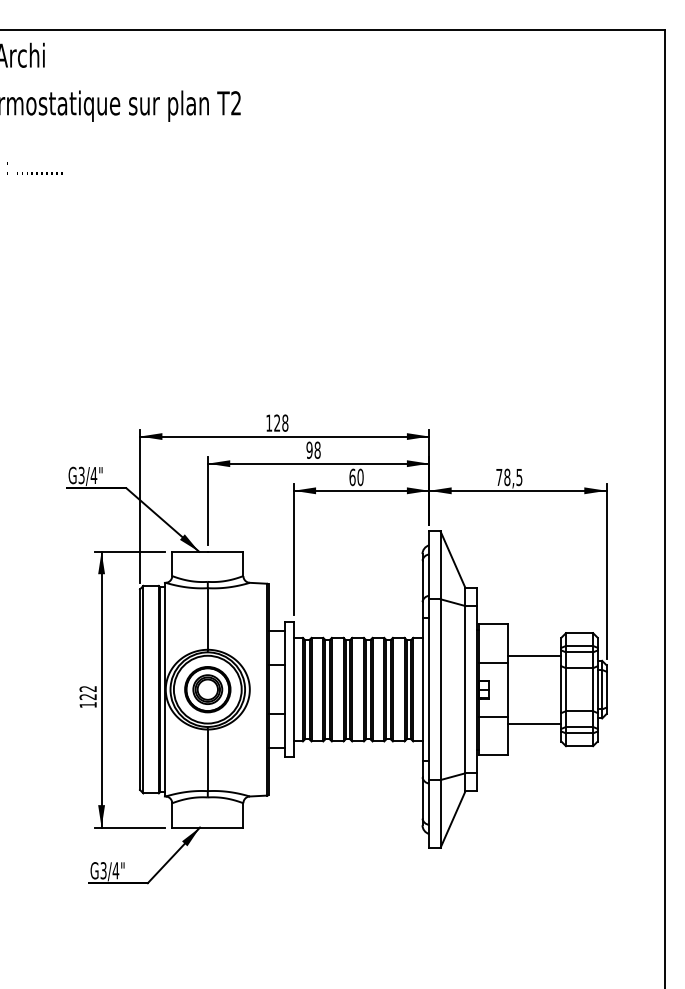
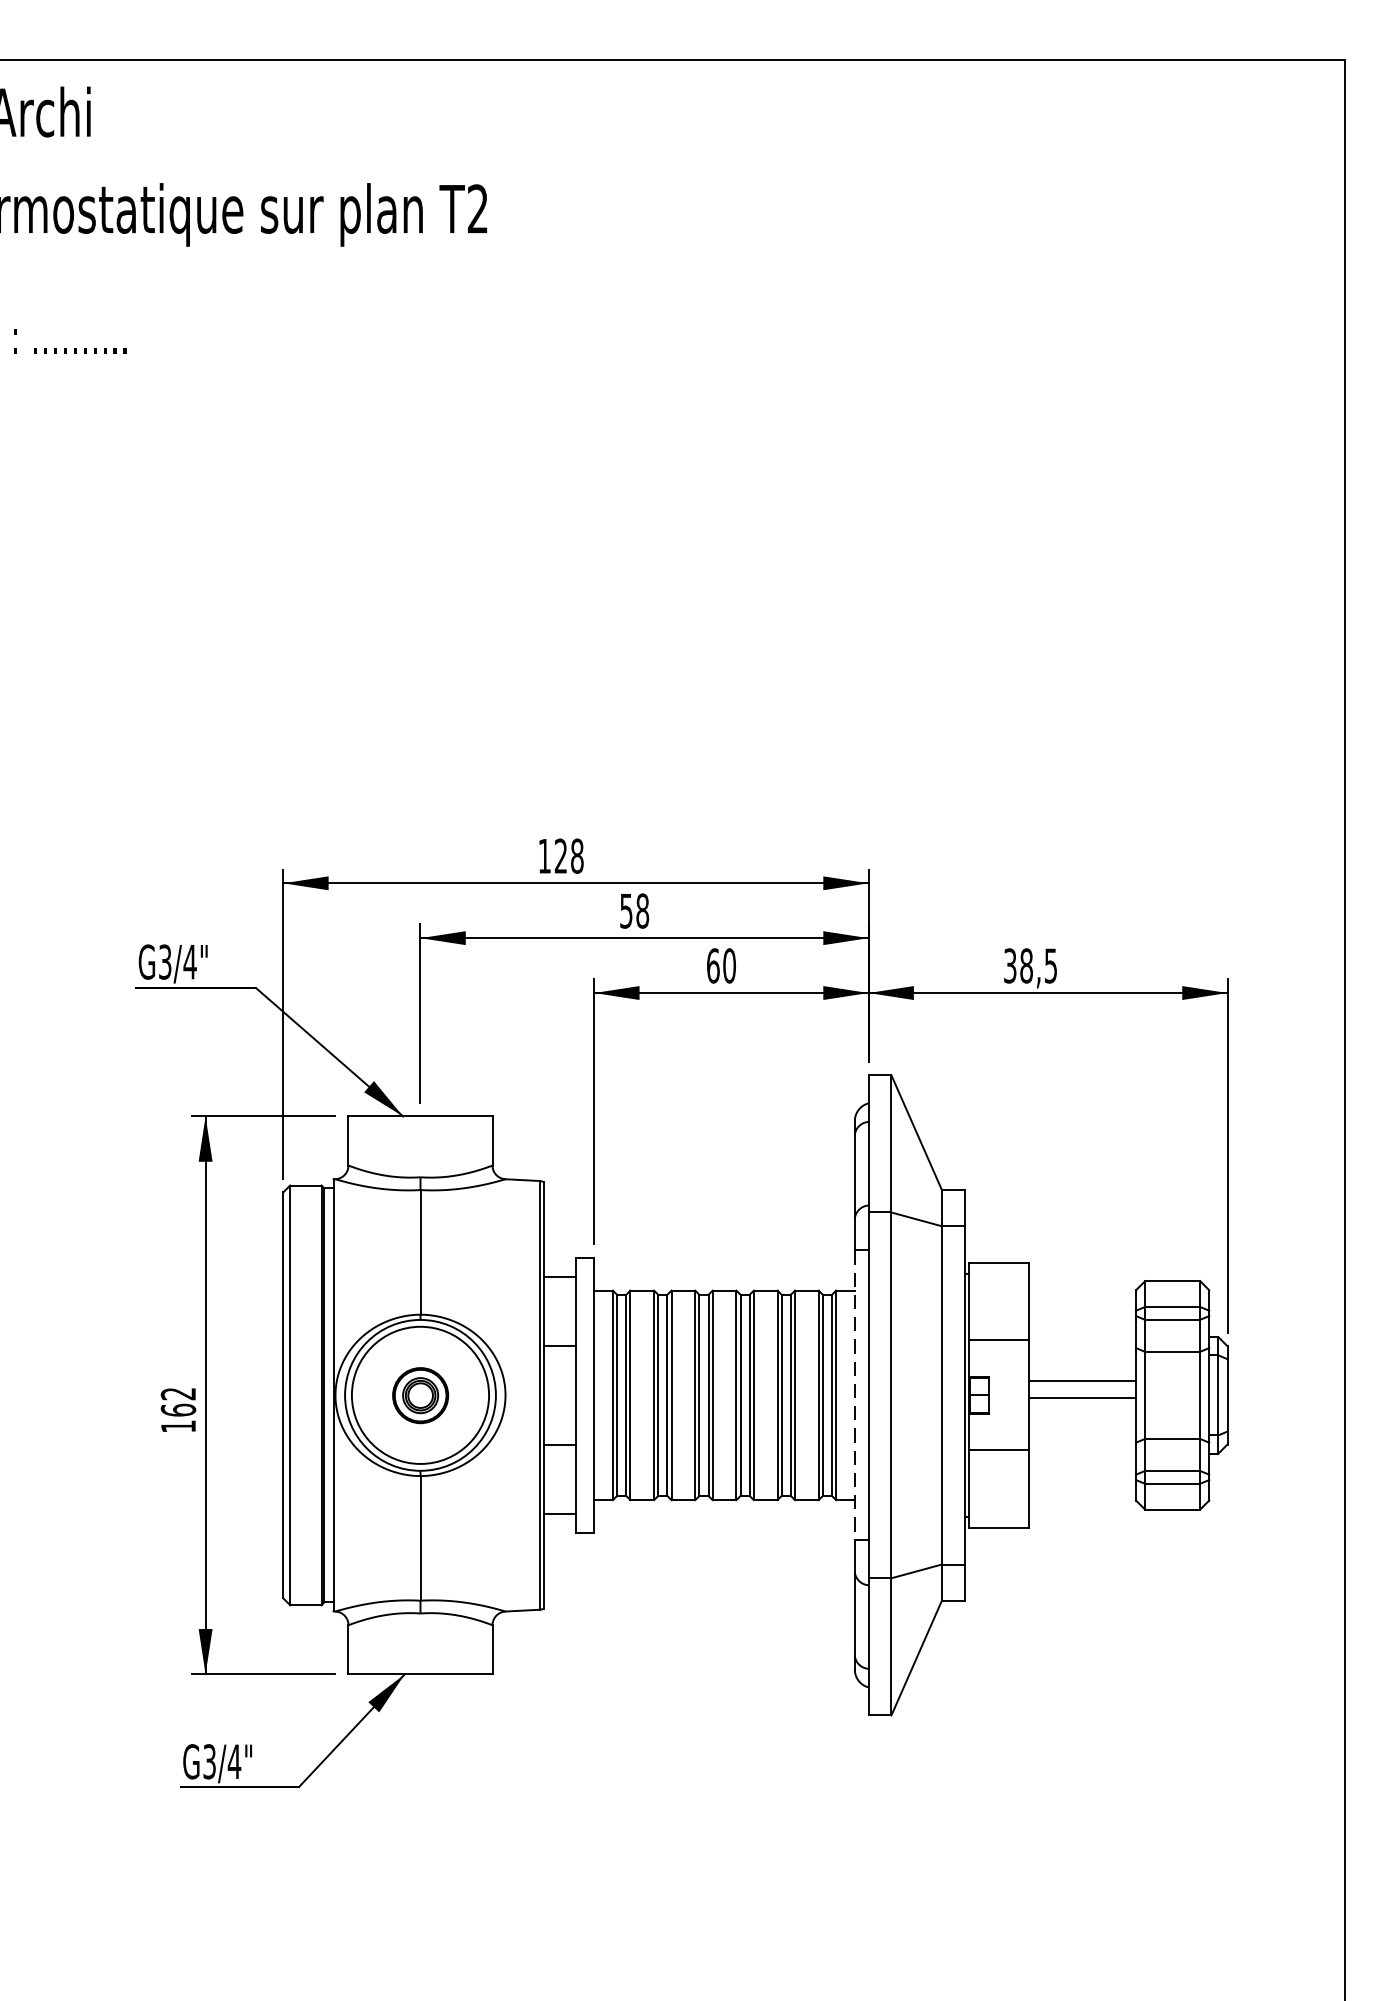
text: (309, 449) -> (626, 909), 98 -> 58
text: (499, 477) -> (1010, 966), 78,5 -> 38,5
line: (534, 655) -> (1081, 1397), moved
part: (207, 689) -> (419, 1395), size x0.6
line: (422, 689) -> (854, 1395), solid -> dashed
text: (87, 696) -> (177, 1409), 122 -> 162
line: (534, 723) -> (1081, 1380), moved

